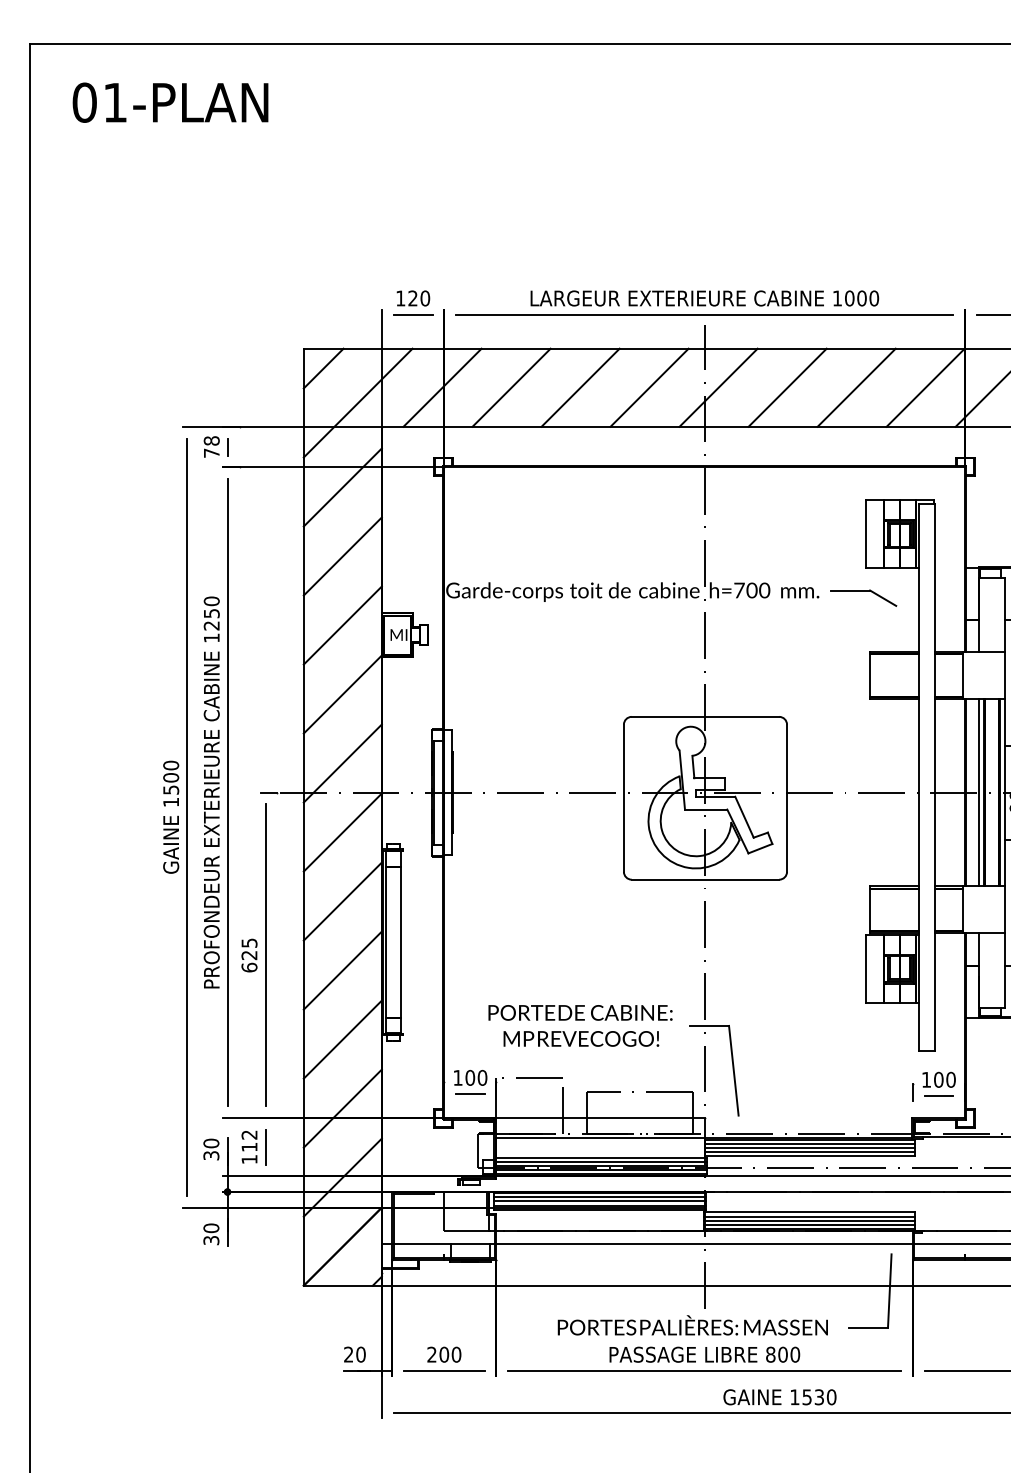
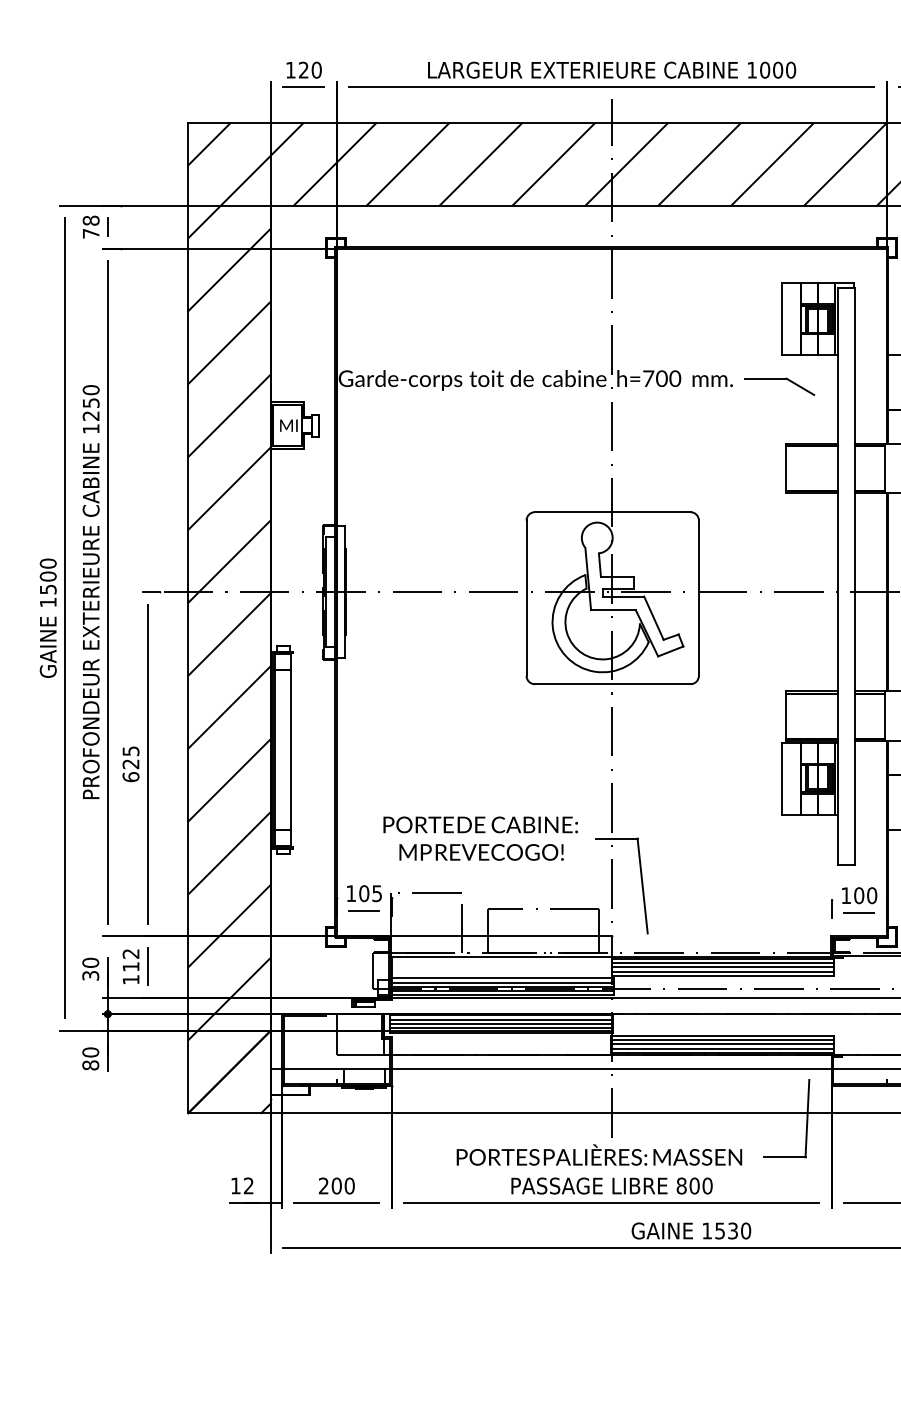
text: (482, 1077) -> (377, 893), 100 -> 105
text: (211, 1240) -> (90, 1065), 30 -> 80
text: (354, 1354) -> (241, 1185), 20 -> 12

